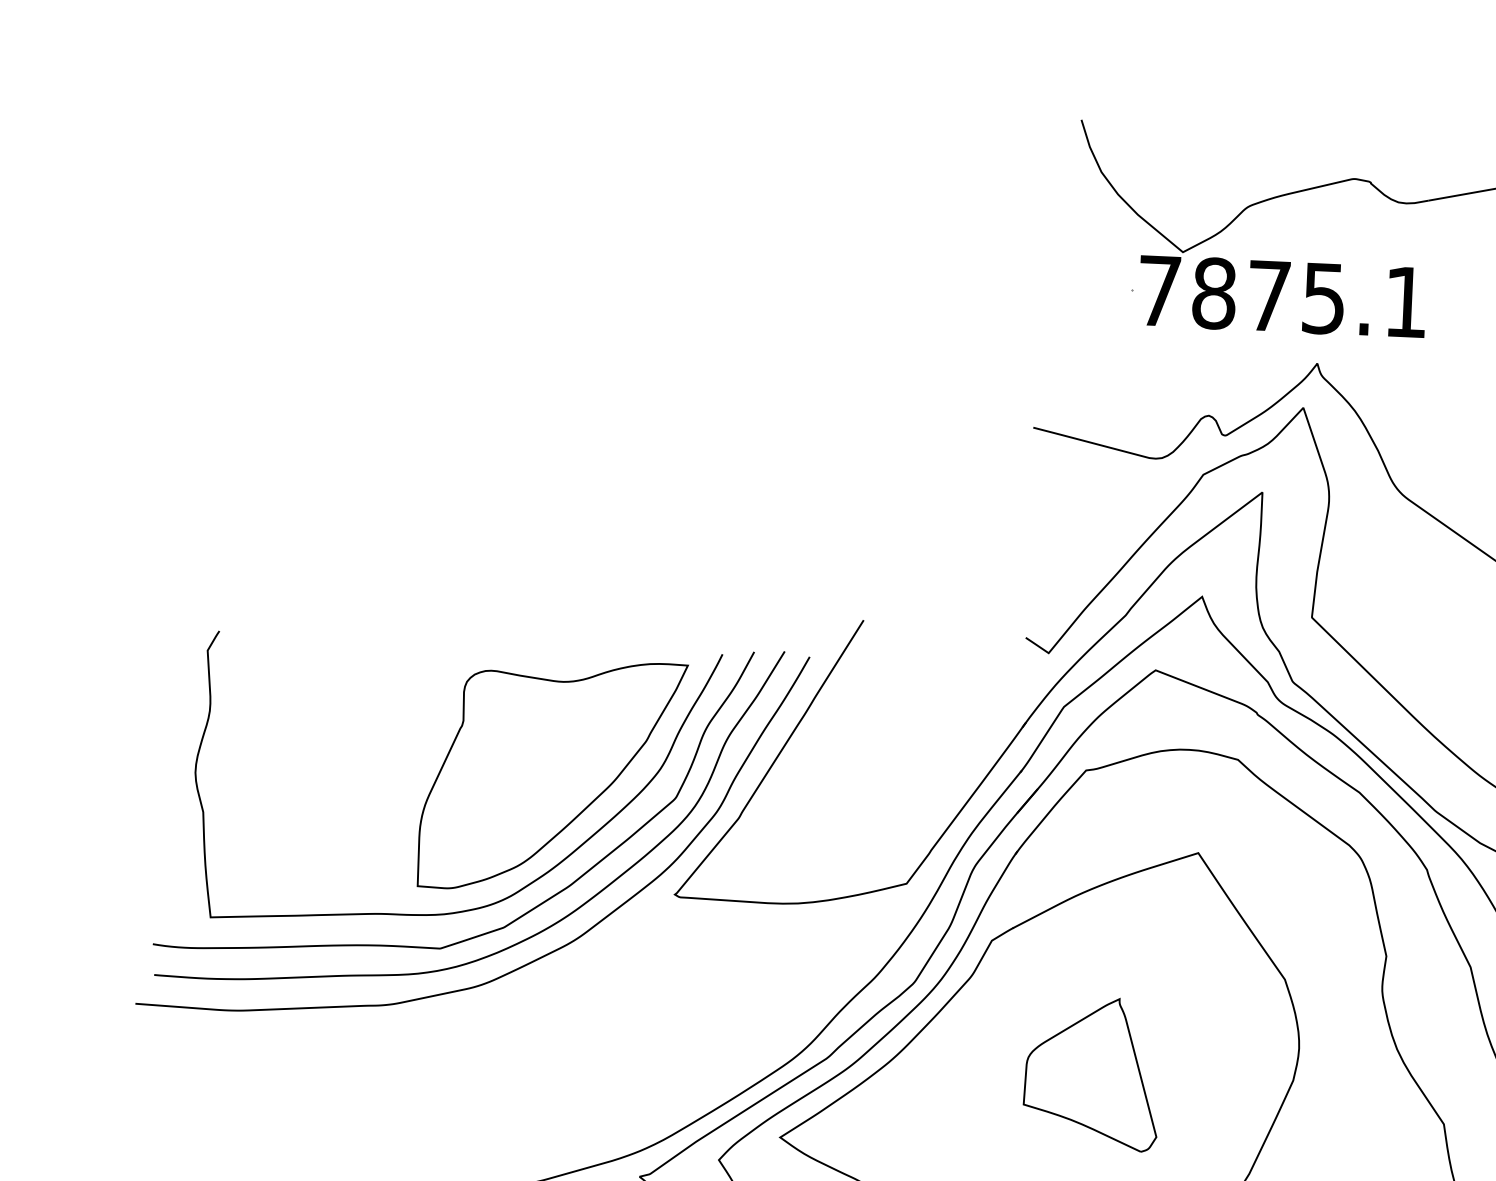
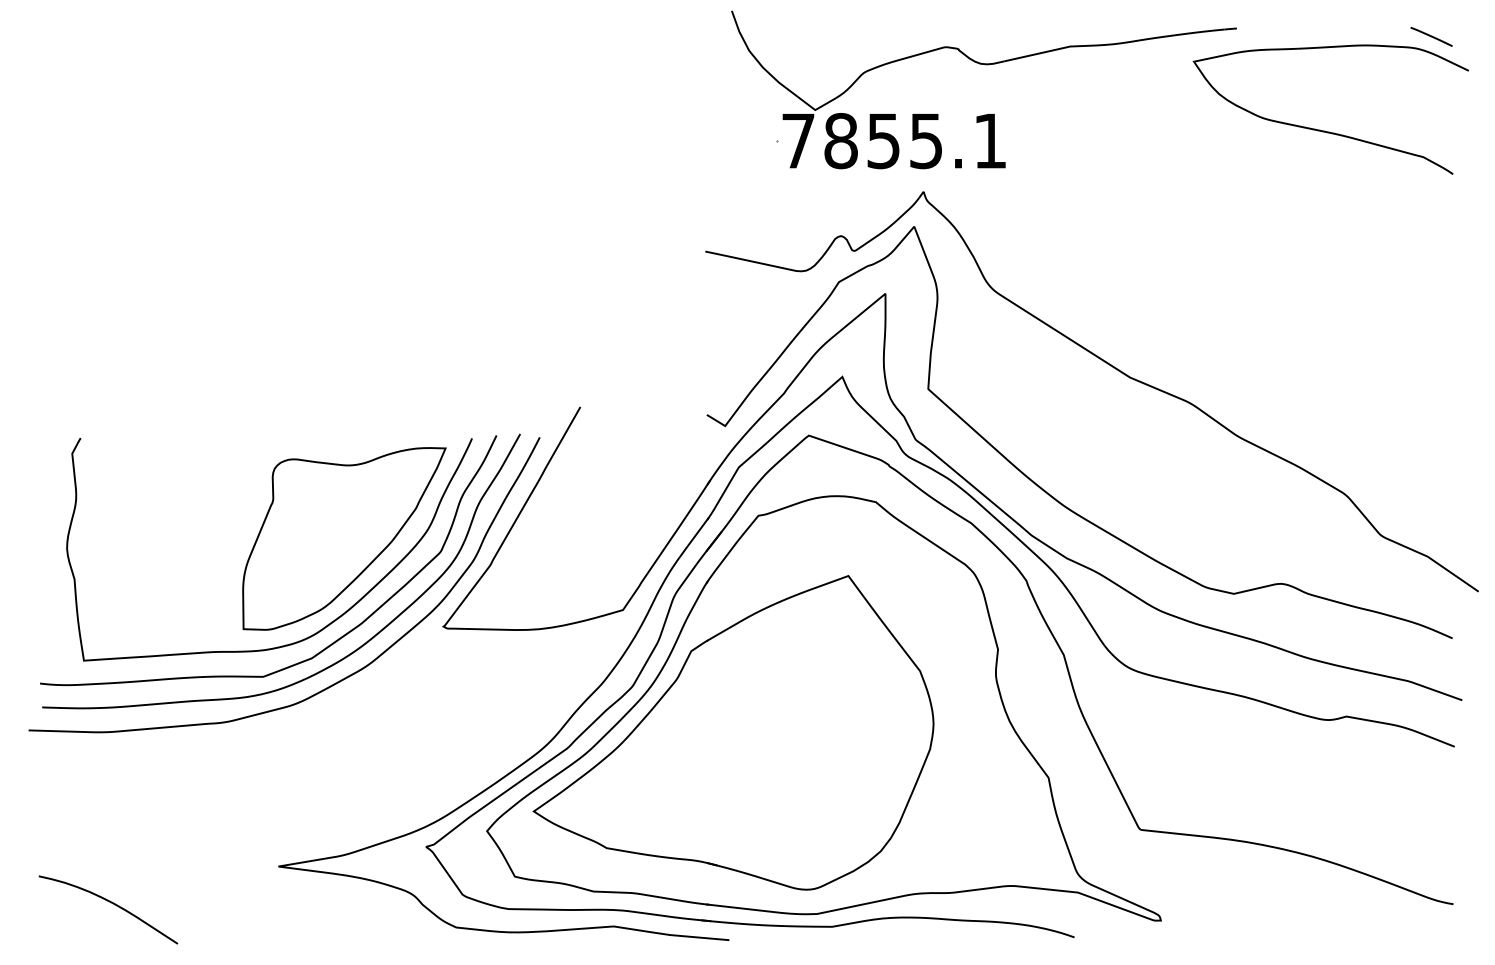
text: (1268, 296) -> (883, 141), 7875.1 -> 7855.1
part: (1091, 1073) -> (773, 750), removed

